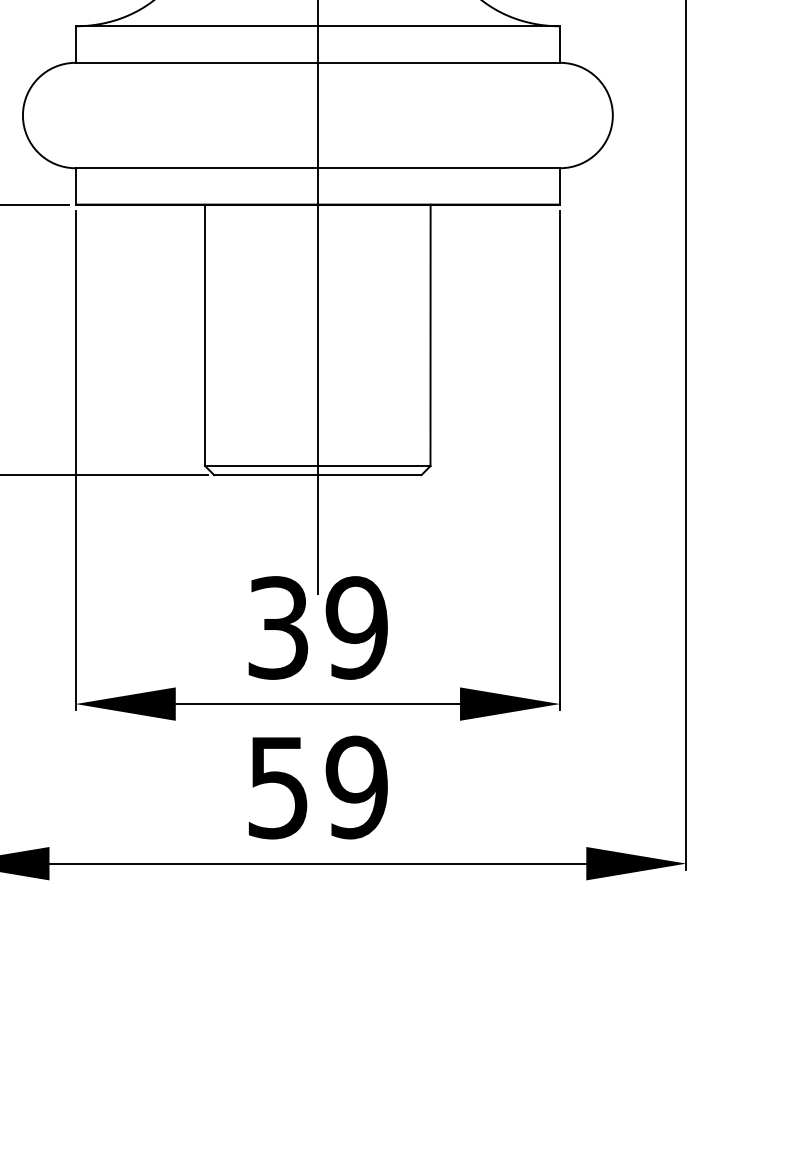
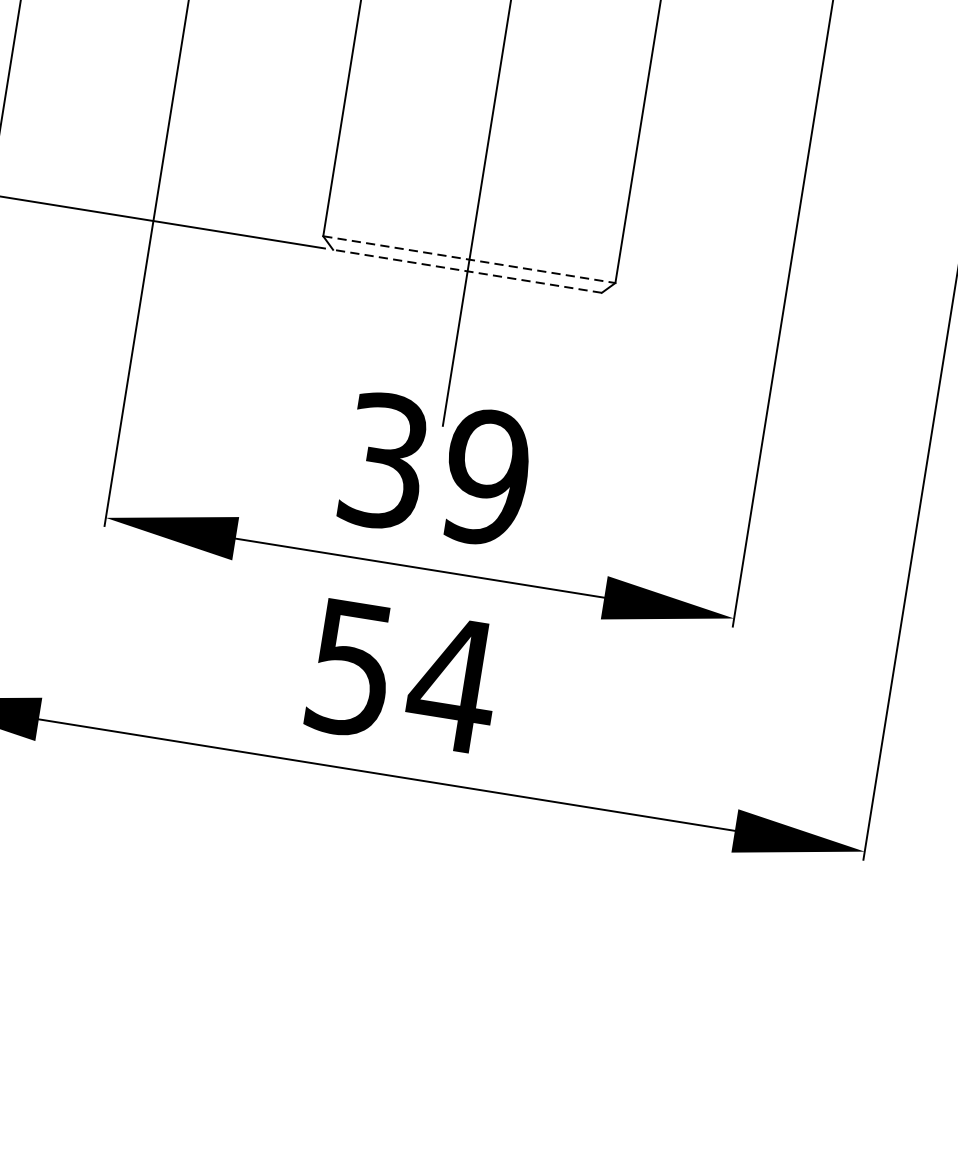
line: (317, 466) -> (468, 260), solid -> dashed
line: (317, 475) -> (466, 271), solid -> dashed
text: (356, 787) -> (452, 684), 59 -> 54

